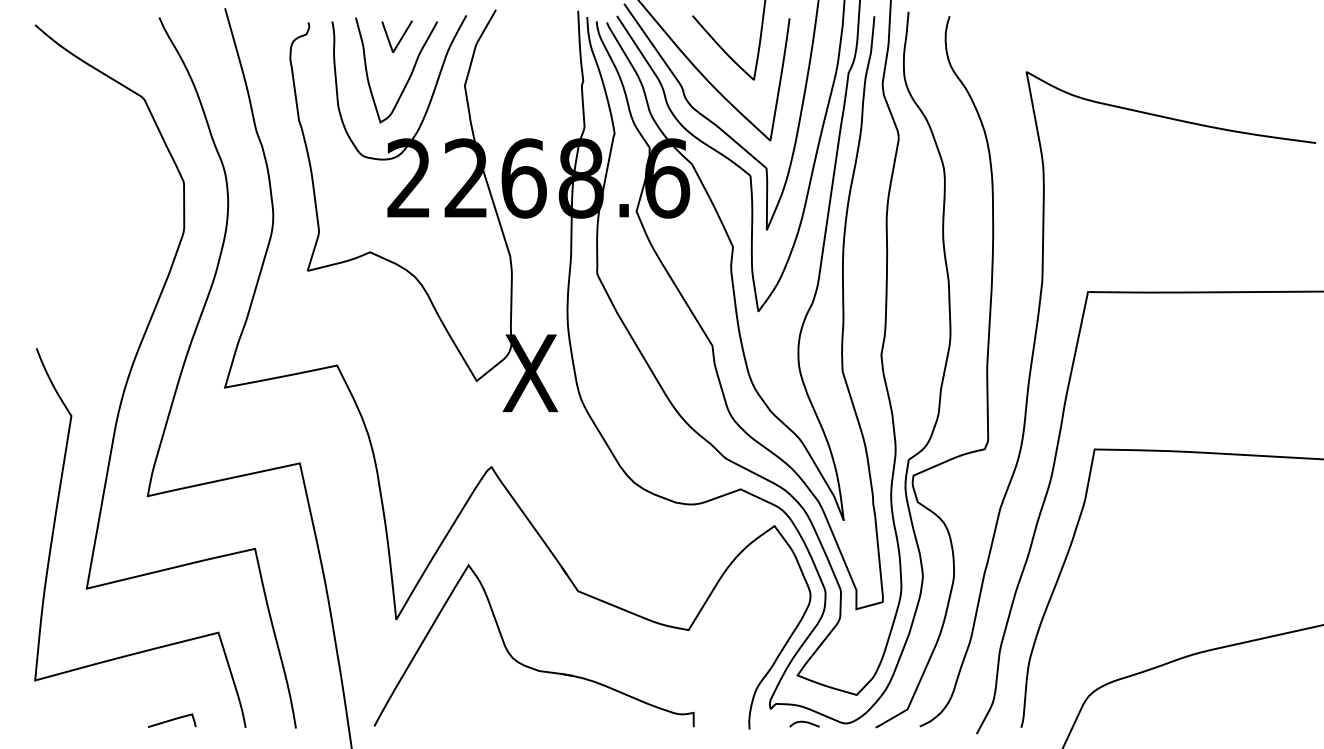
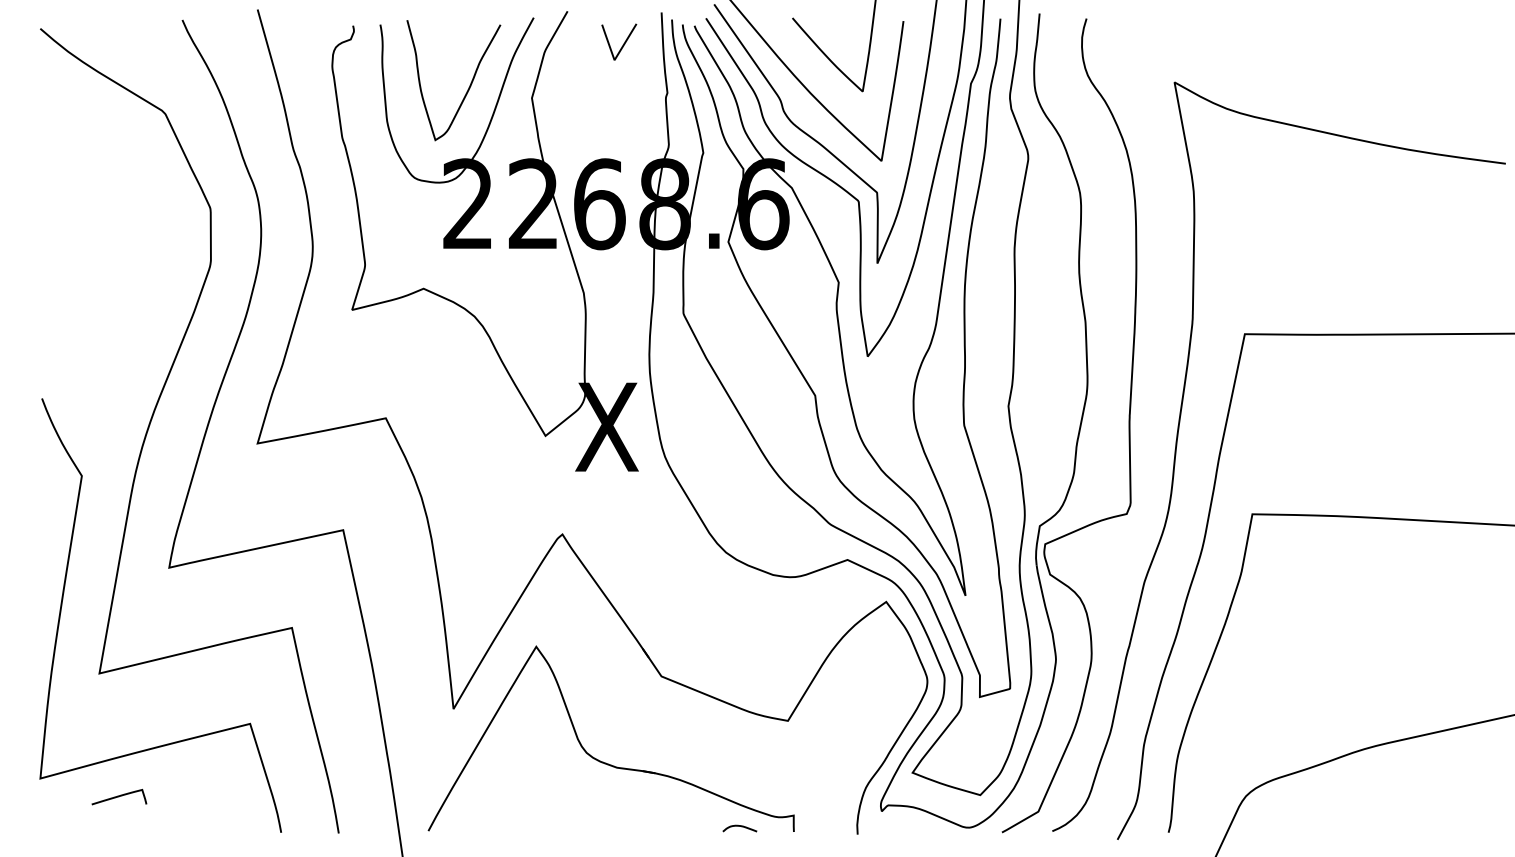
line: (399, 39) -> (621, 45), moved
curve: (172, 720) -> (119, 796), moved
curve: (804, 722) -> (739, 826), moved

